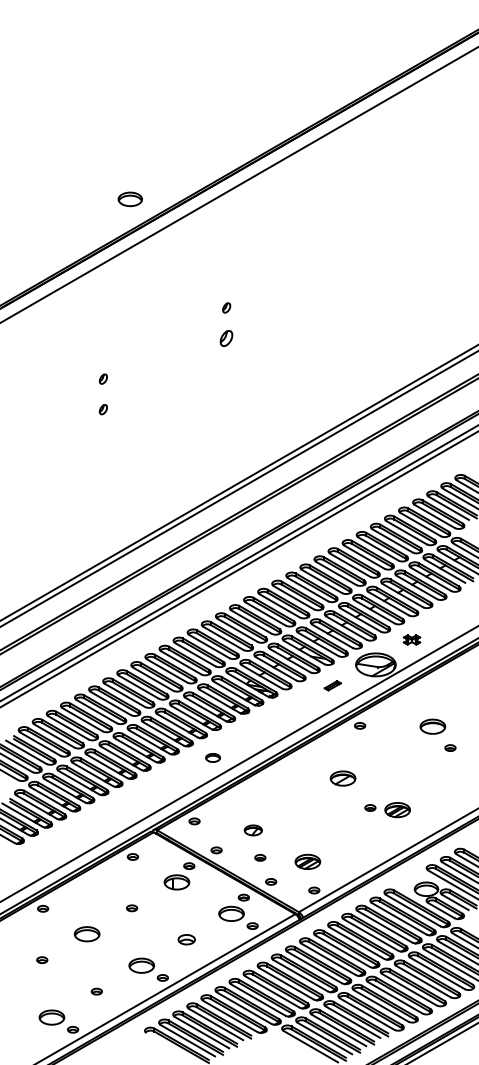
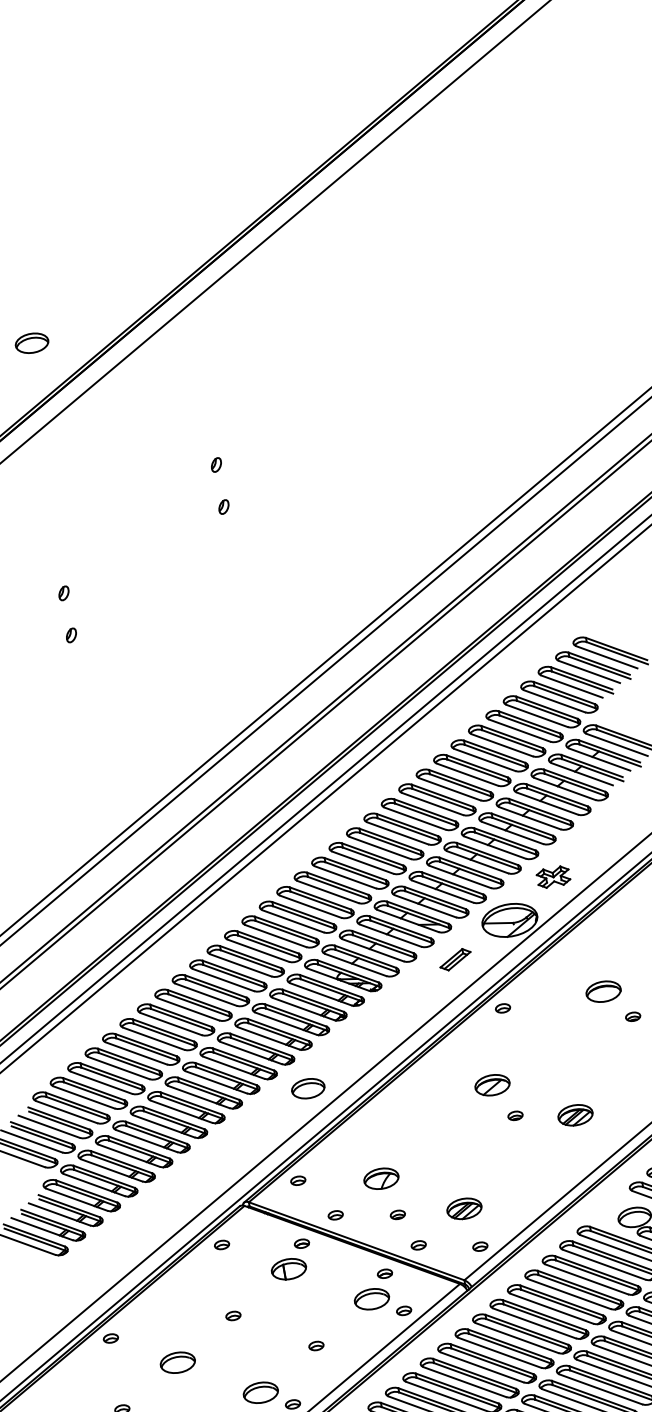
part: (129, 199) -> (30, 343), moved
part: (226, 338) -> (223, 507), size x0.62
part: (411, 639) -> (552, 876), size x1.43
part: (332, 685) -> (455, 959), size x1.43
part: (212, 757) -> (307, 1088), size x1.67
part: (370, 807) -> (515, 1115), moved
part: (253, 830) -> (381, 1178), size x1.43
part: (186, 939) -> (316, 1345), size x0.62

